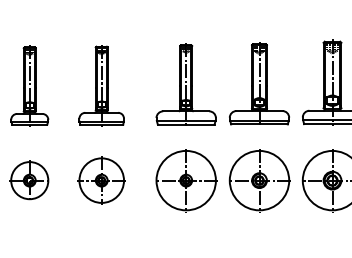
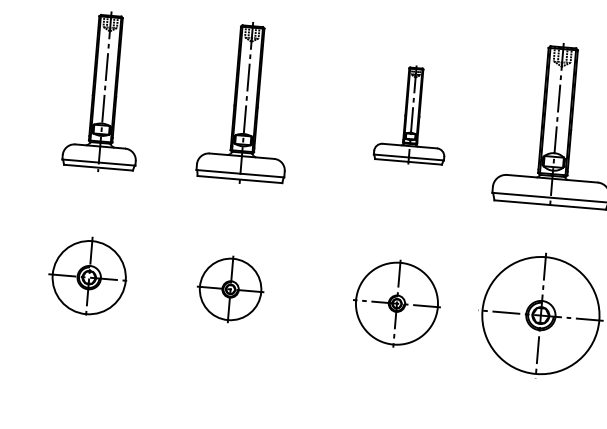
part: (185, 84) -> (411, 114), size x0.6
part: (101, 180) -> (230, 289), size x0.7
part: (186, 180) -> (397, 303), size x0.7

